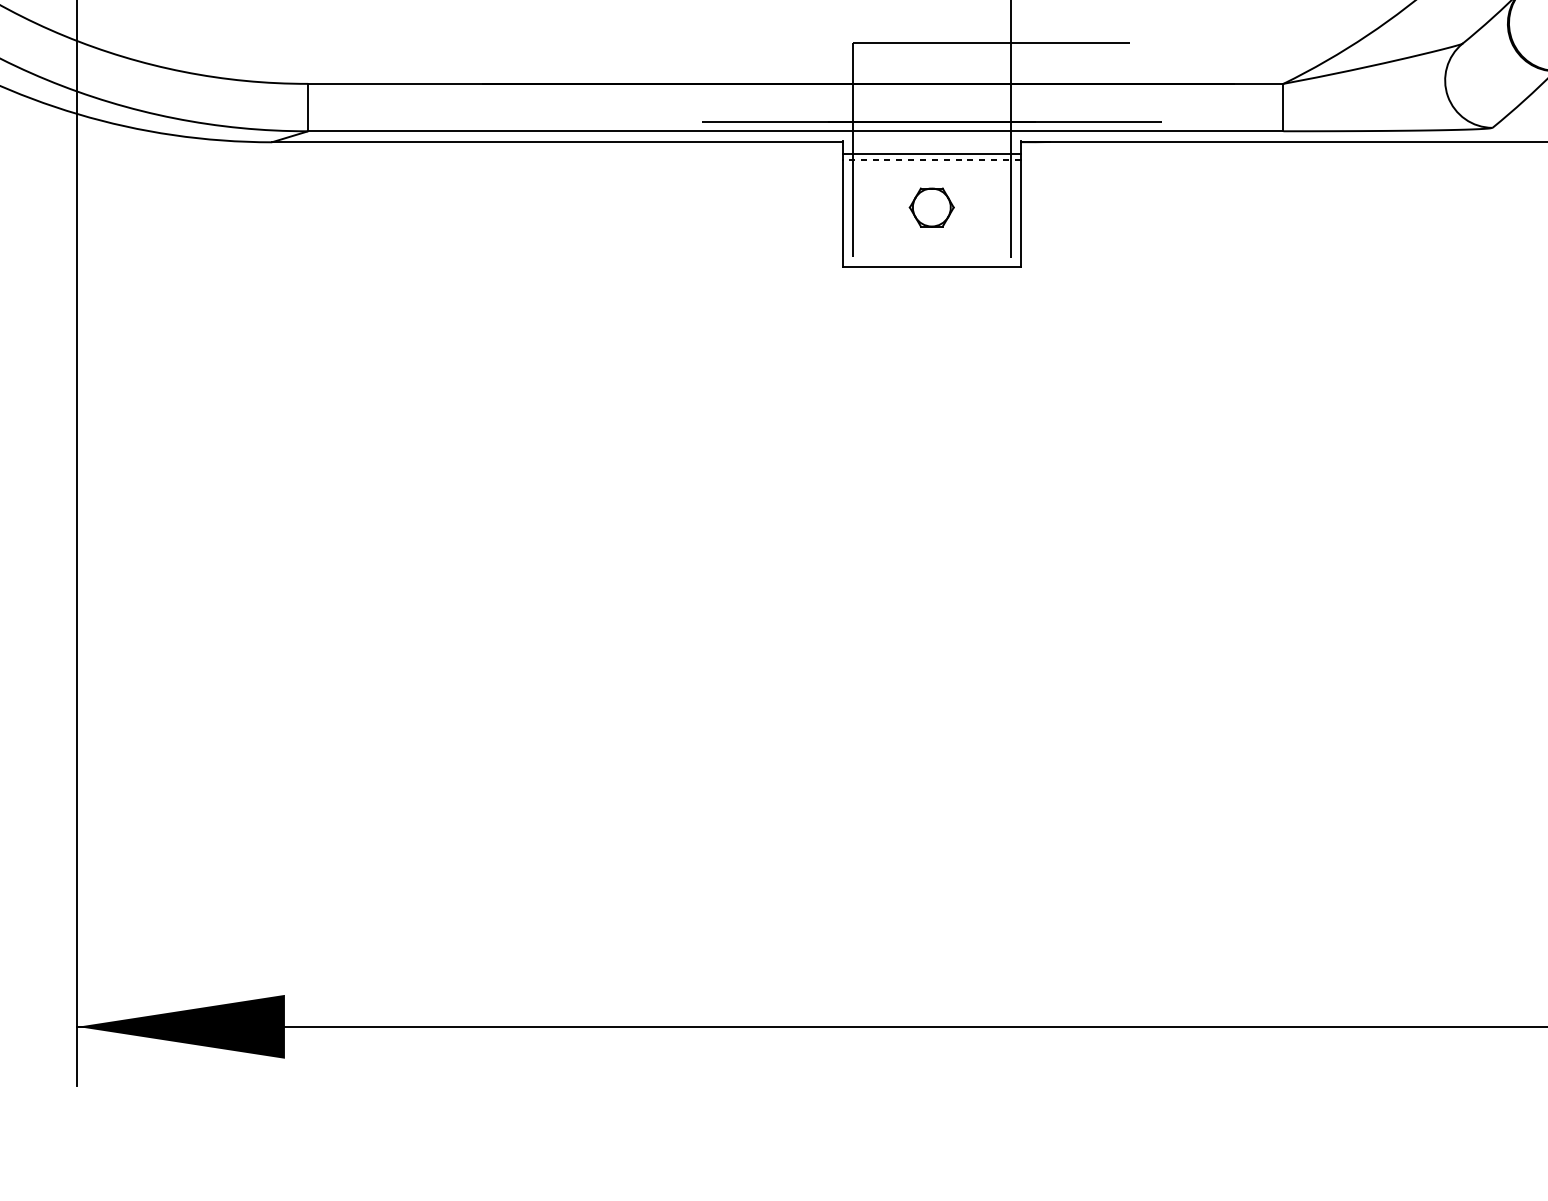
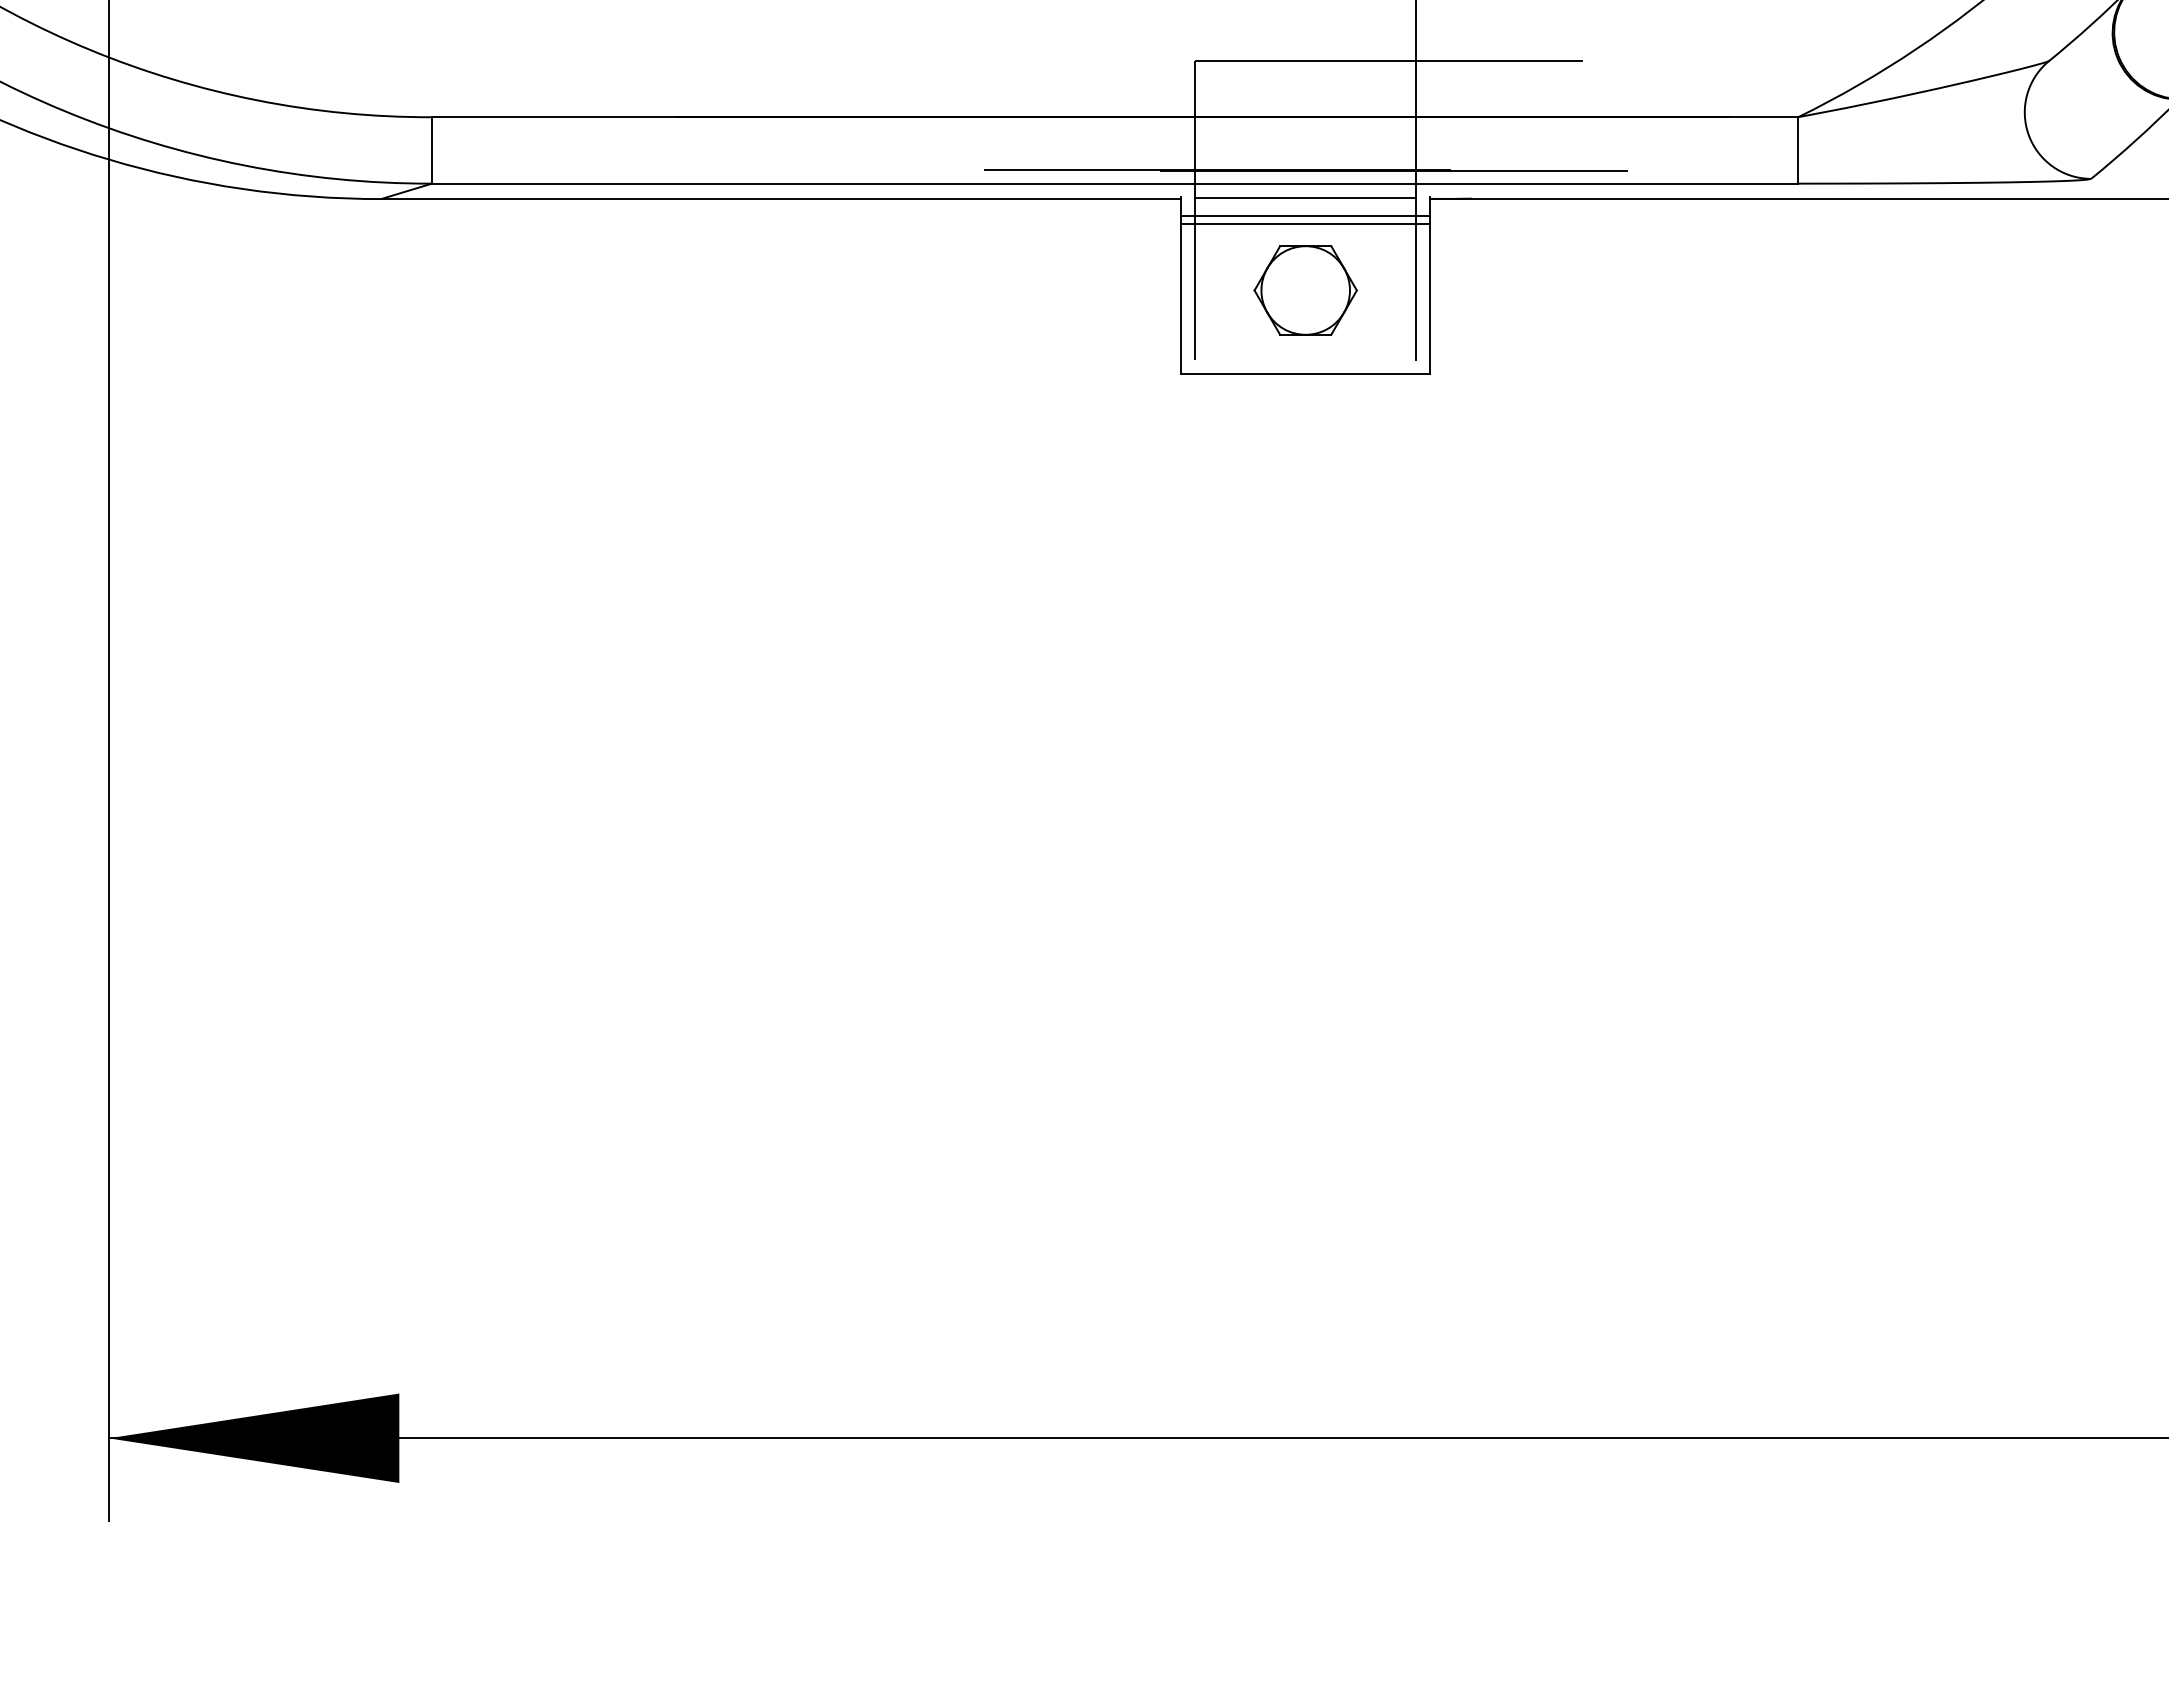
line: (931, 141) -> (1305, 197), added
line: (931, 160) -> (1305, 224), dashed -> solid
part: (931, 207) -> (1305, 290), size x1.67

